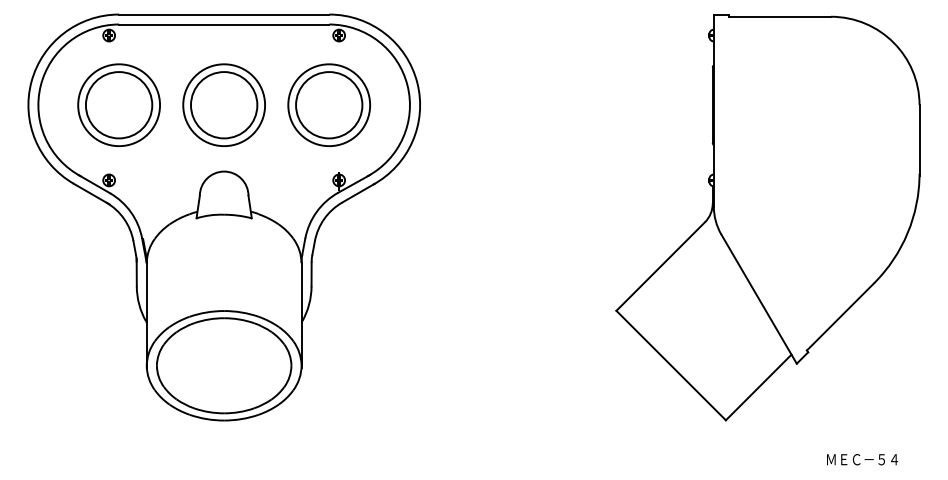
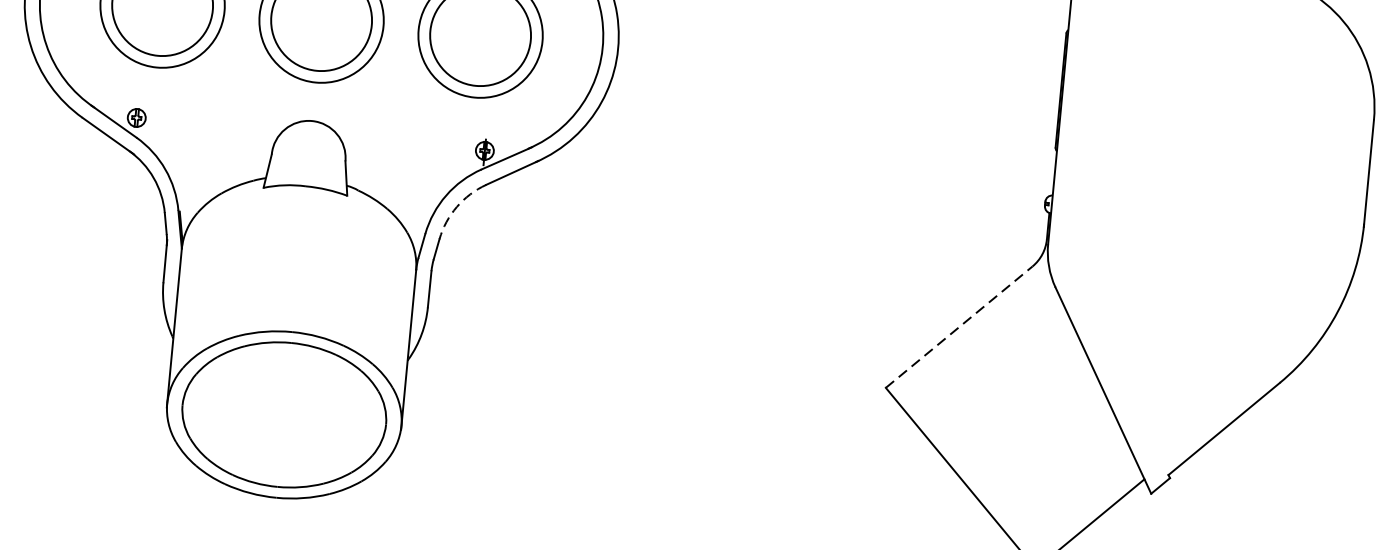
arc: (324, 218) -> (457, 206), solid -> dashed
line: (660, 266) -> (958, 327), solid -> dashed

